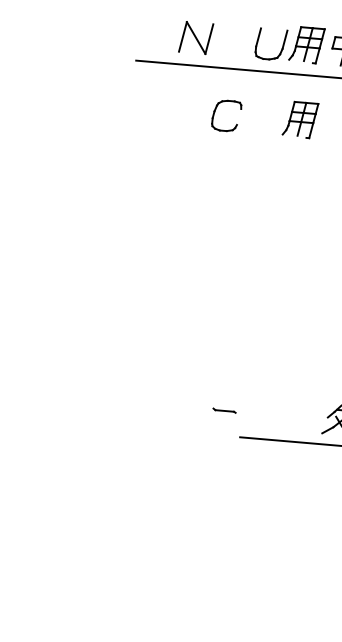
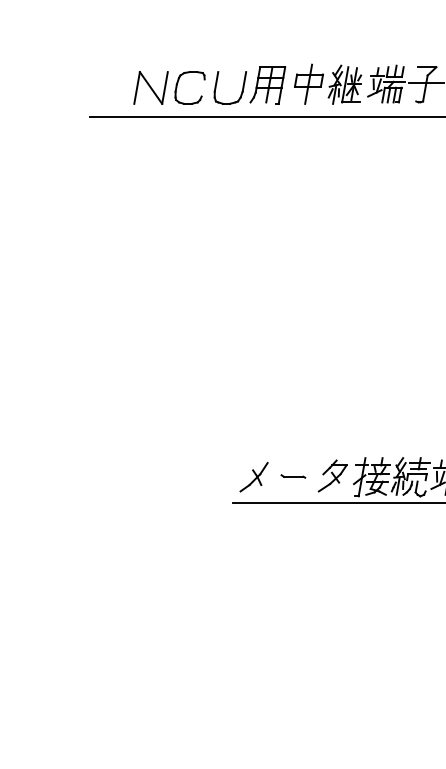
part: (216, 110) -> (178, 83), moved
part: (300, 119) -> (267, 164), removed
part: (224, 410) -> (293, 476), moved
part: (261, 414) -> (253, 477), added

